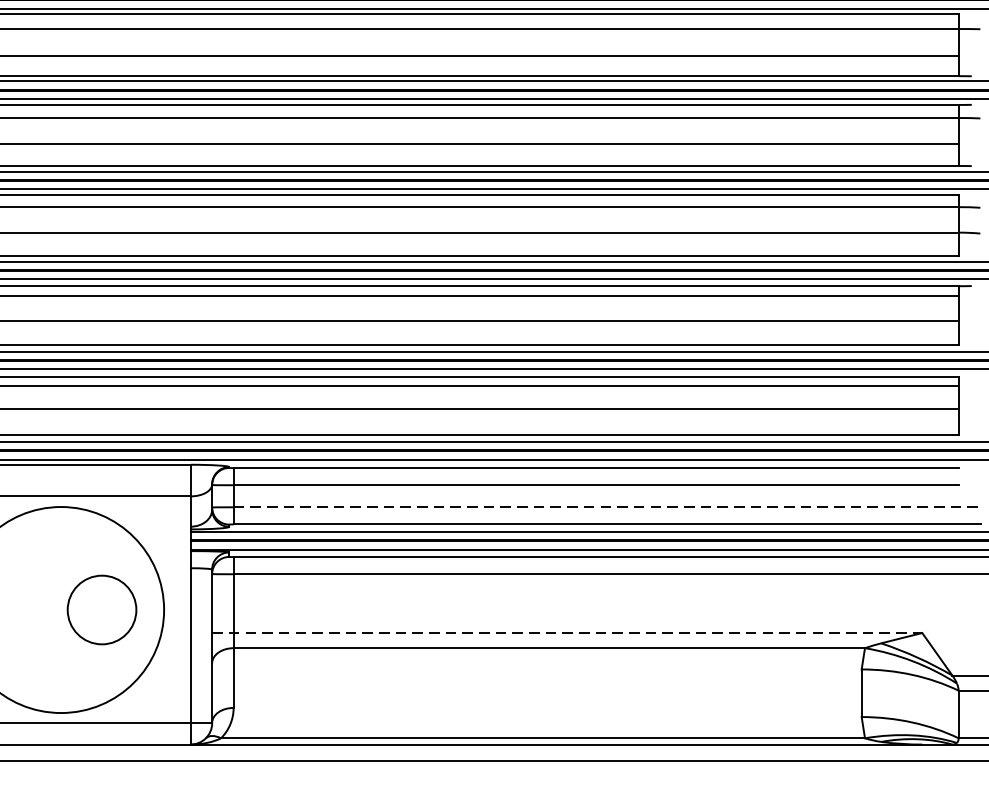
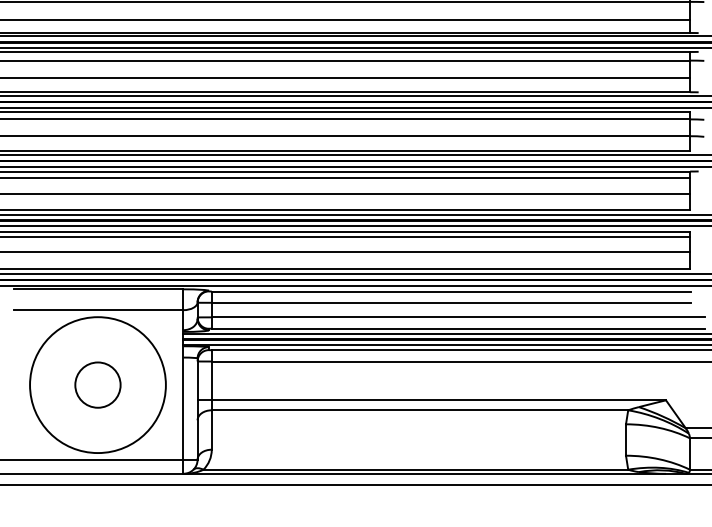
line: (607, 507) -> (458, 317), dashed -> solid
circle: (101, 609) -> (97, 384), moved
line: (568, 633) -> (432, 400), dashed -> solid

